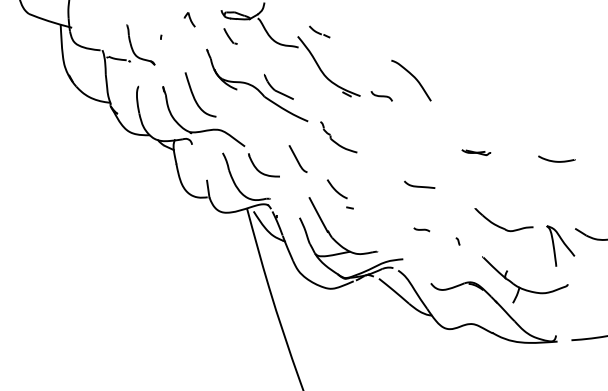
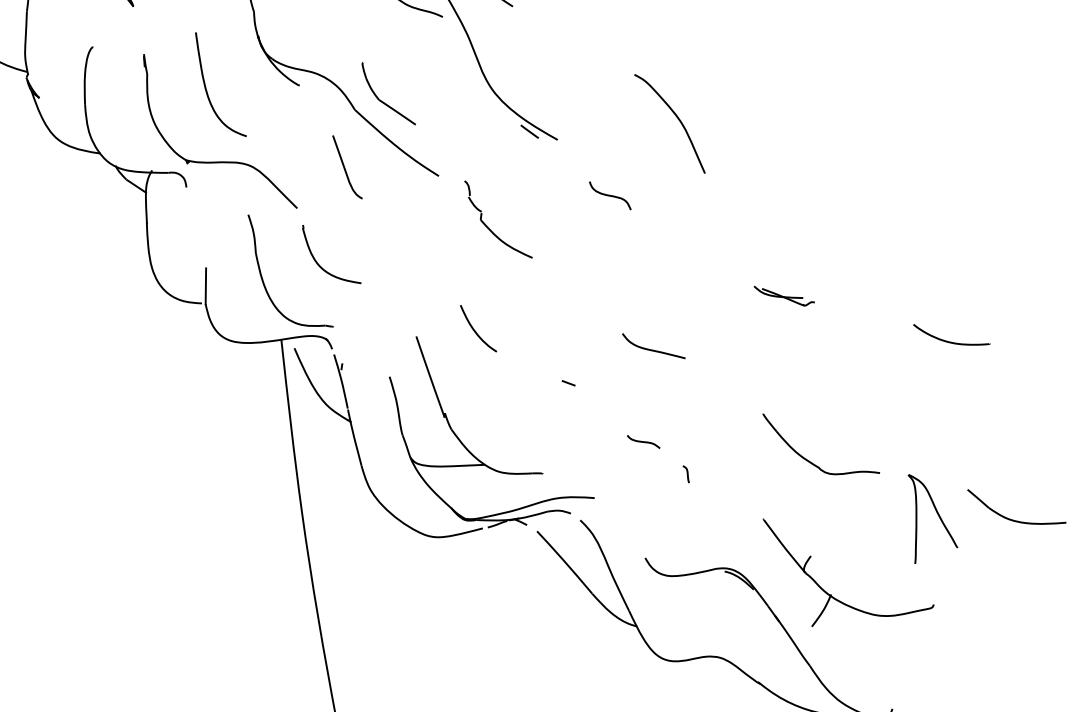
curve: (381, 96) -> (609, 196), moved
curve: (297, 158) -> (346, 166), moved
line: (349, 207) -> (567, 382), moved
curve: (457, 241) -> (685, 473), moved

